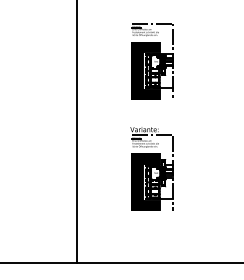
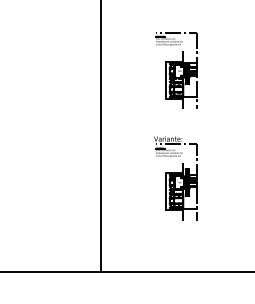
fill: (145, 71) -> (169, 80), removed
fill: (145, 182) -> (169, 191), removed

